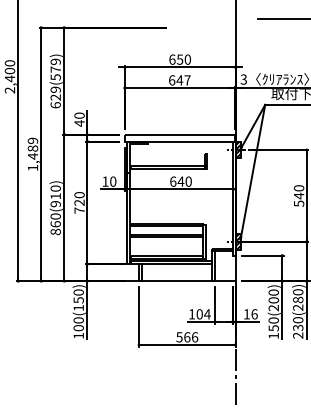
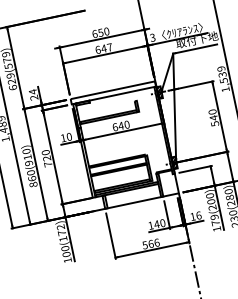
text: (79, 119) -> (33, 94), 40 -> 24
text: (78, 296) -> (61, 230), 100(150) -> 100(172)
text: (203, 314) -> (159, 223), 104 -> 140
text: (273, 324) -> (214, 220), 150(200) -> 179(200)

